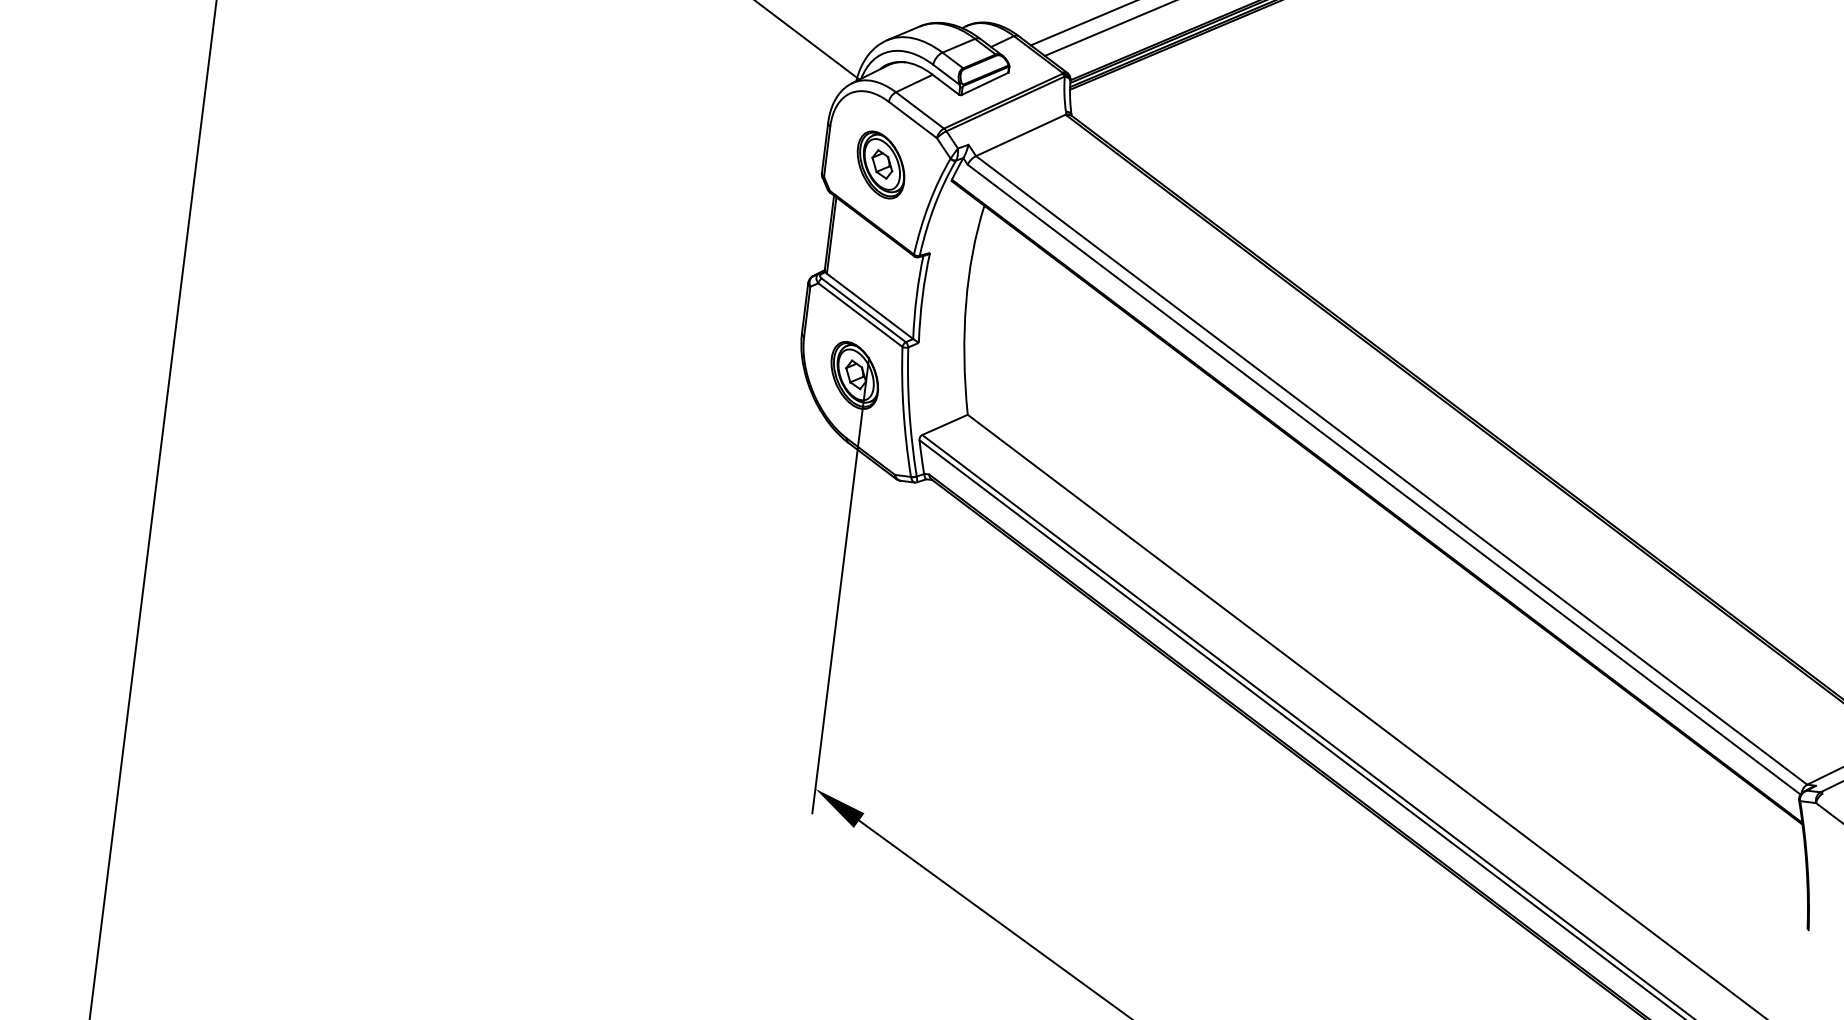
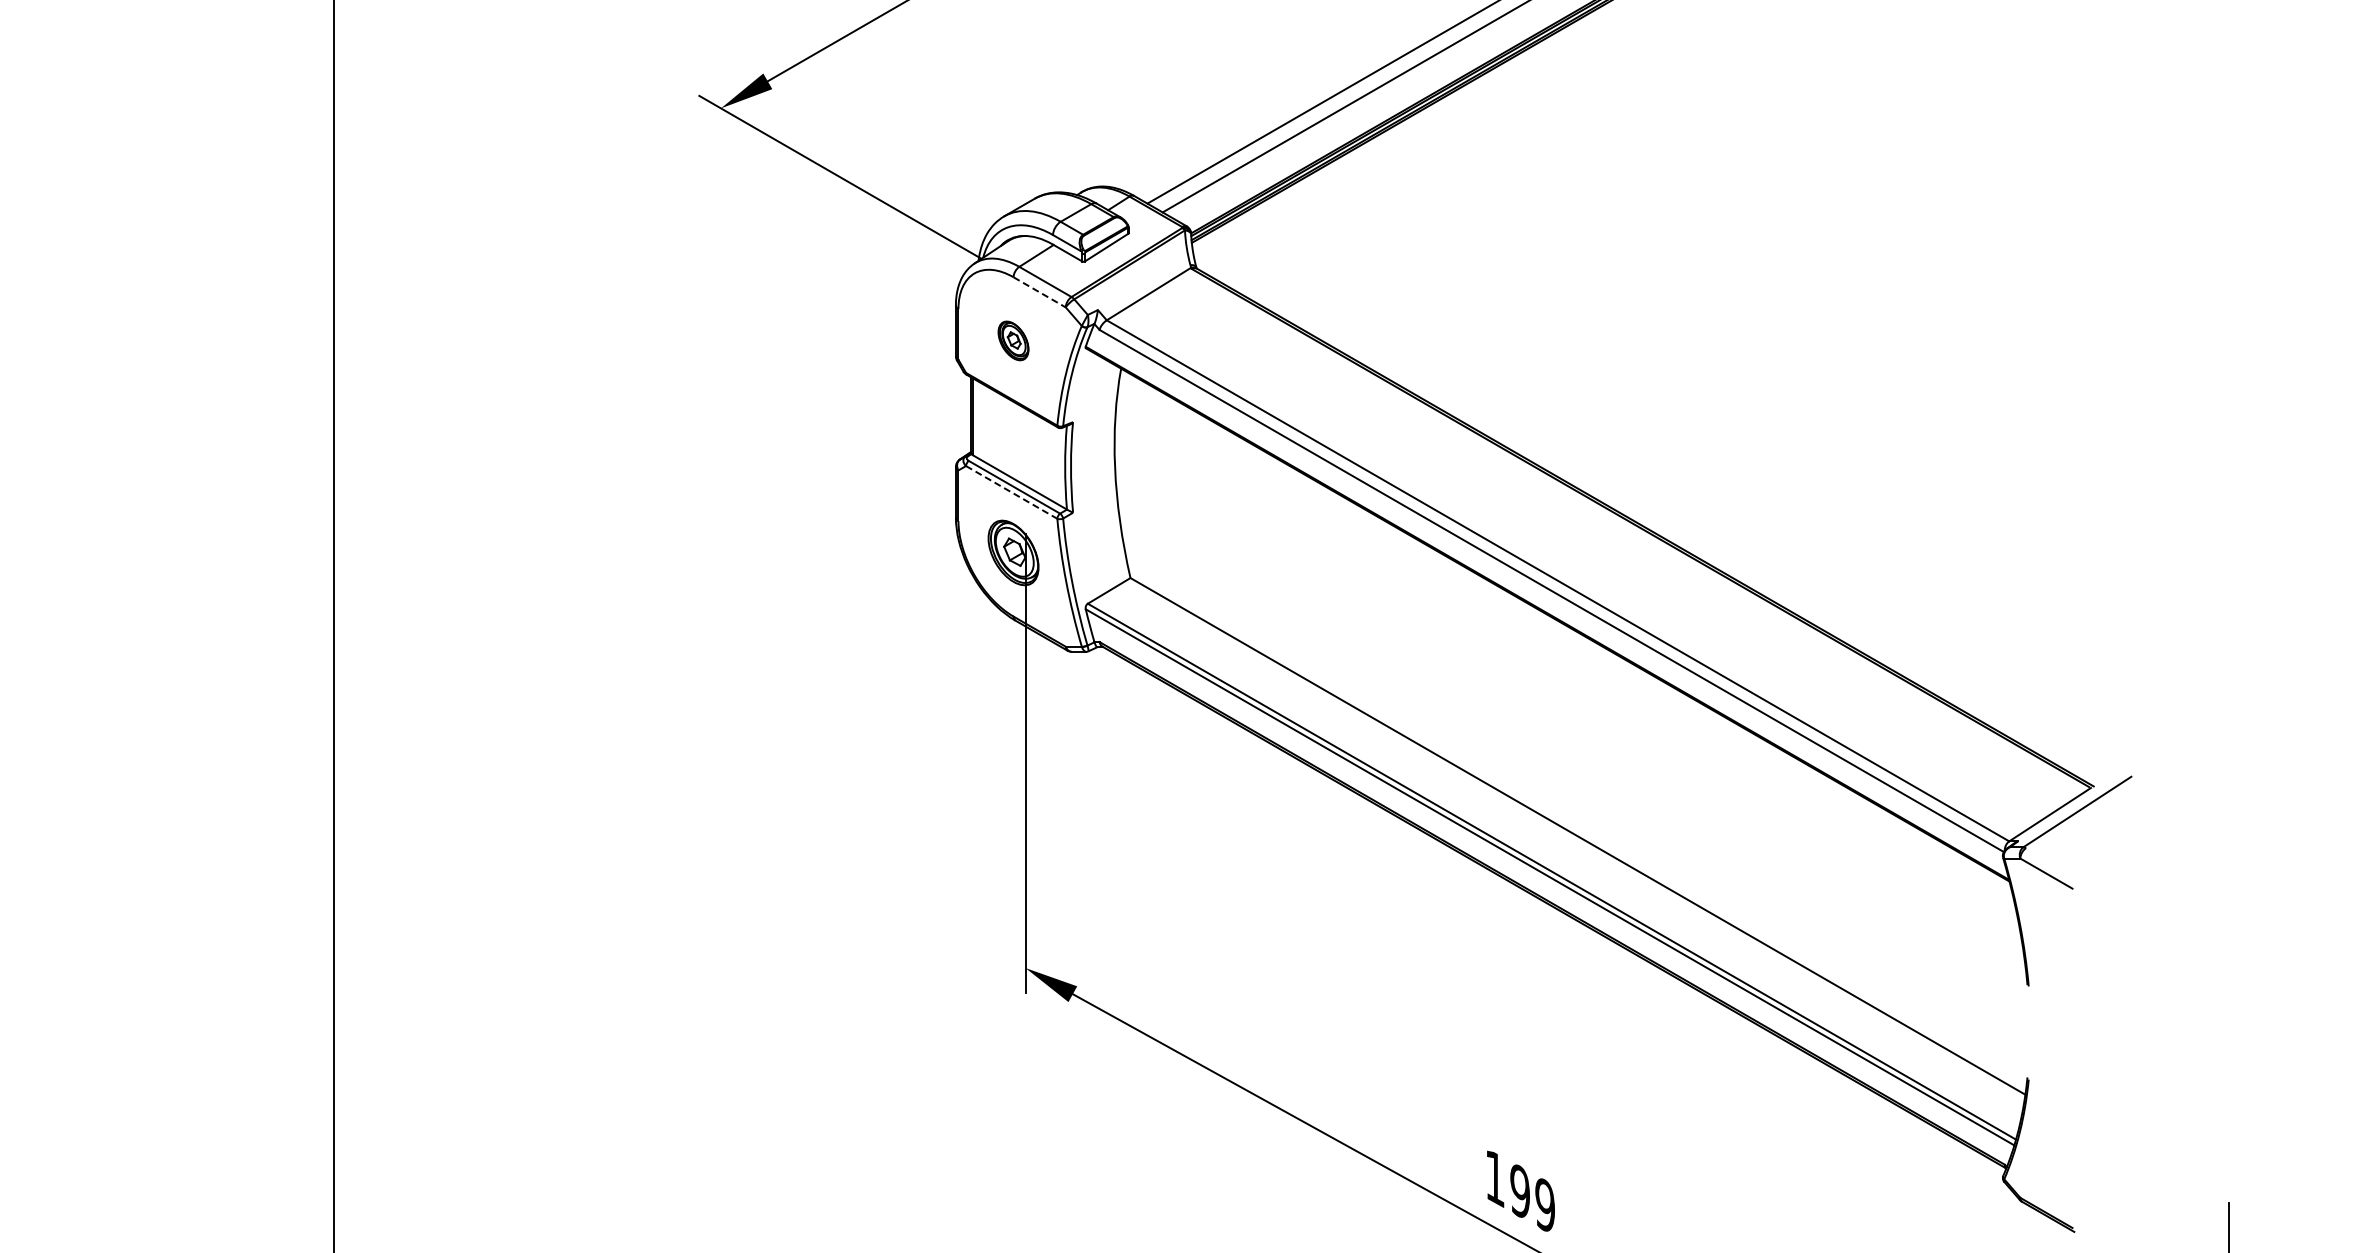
line: (913, 120) -> (1040, 292), solid -> dashed
part: (881, 164) -> (1013, 340), size x0.6
line: (860, 315) -> (1011, 492), solid -> dashed

